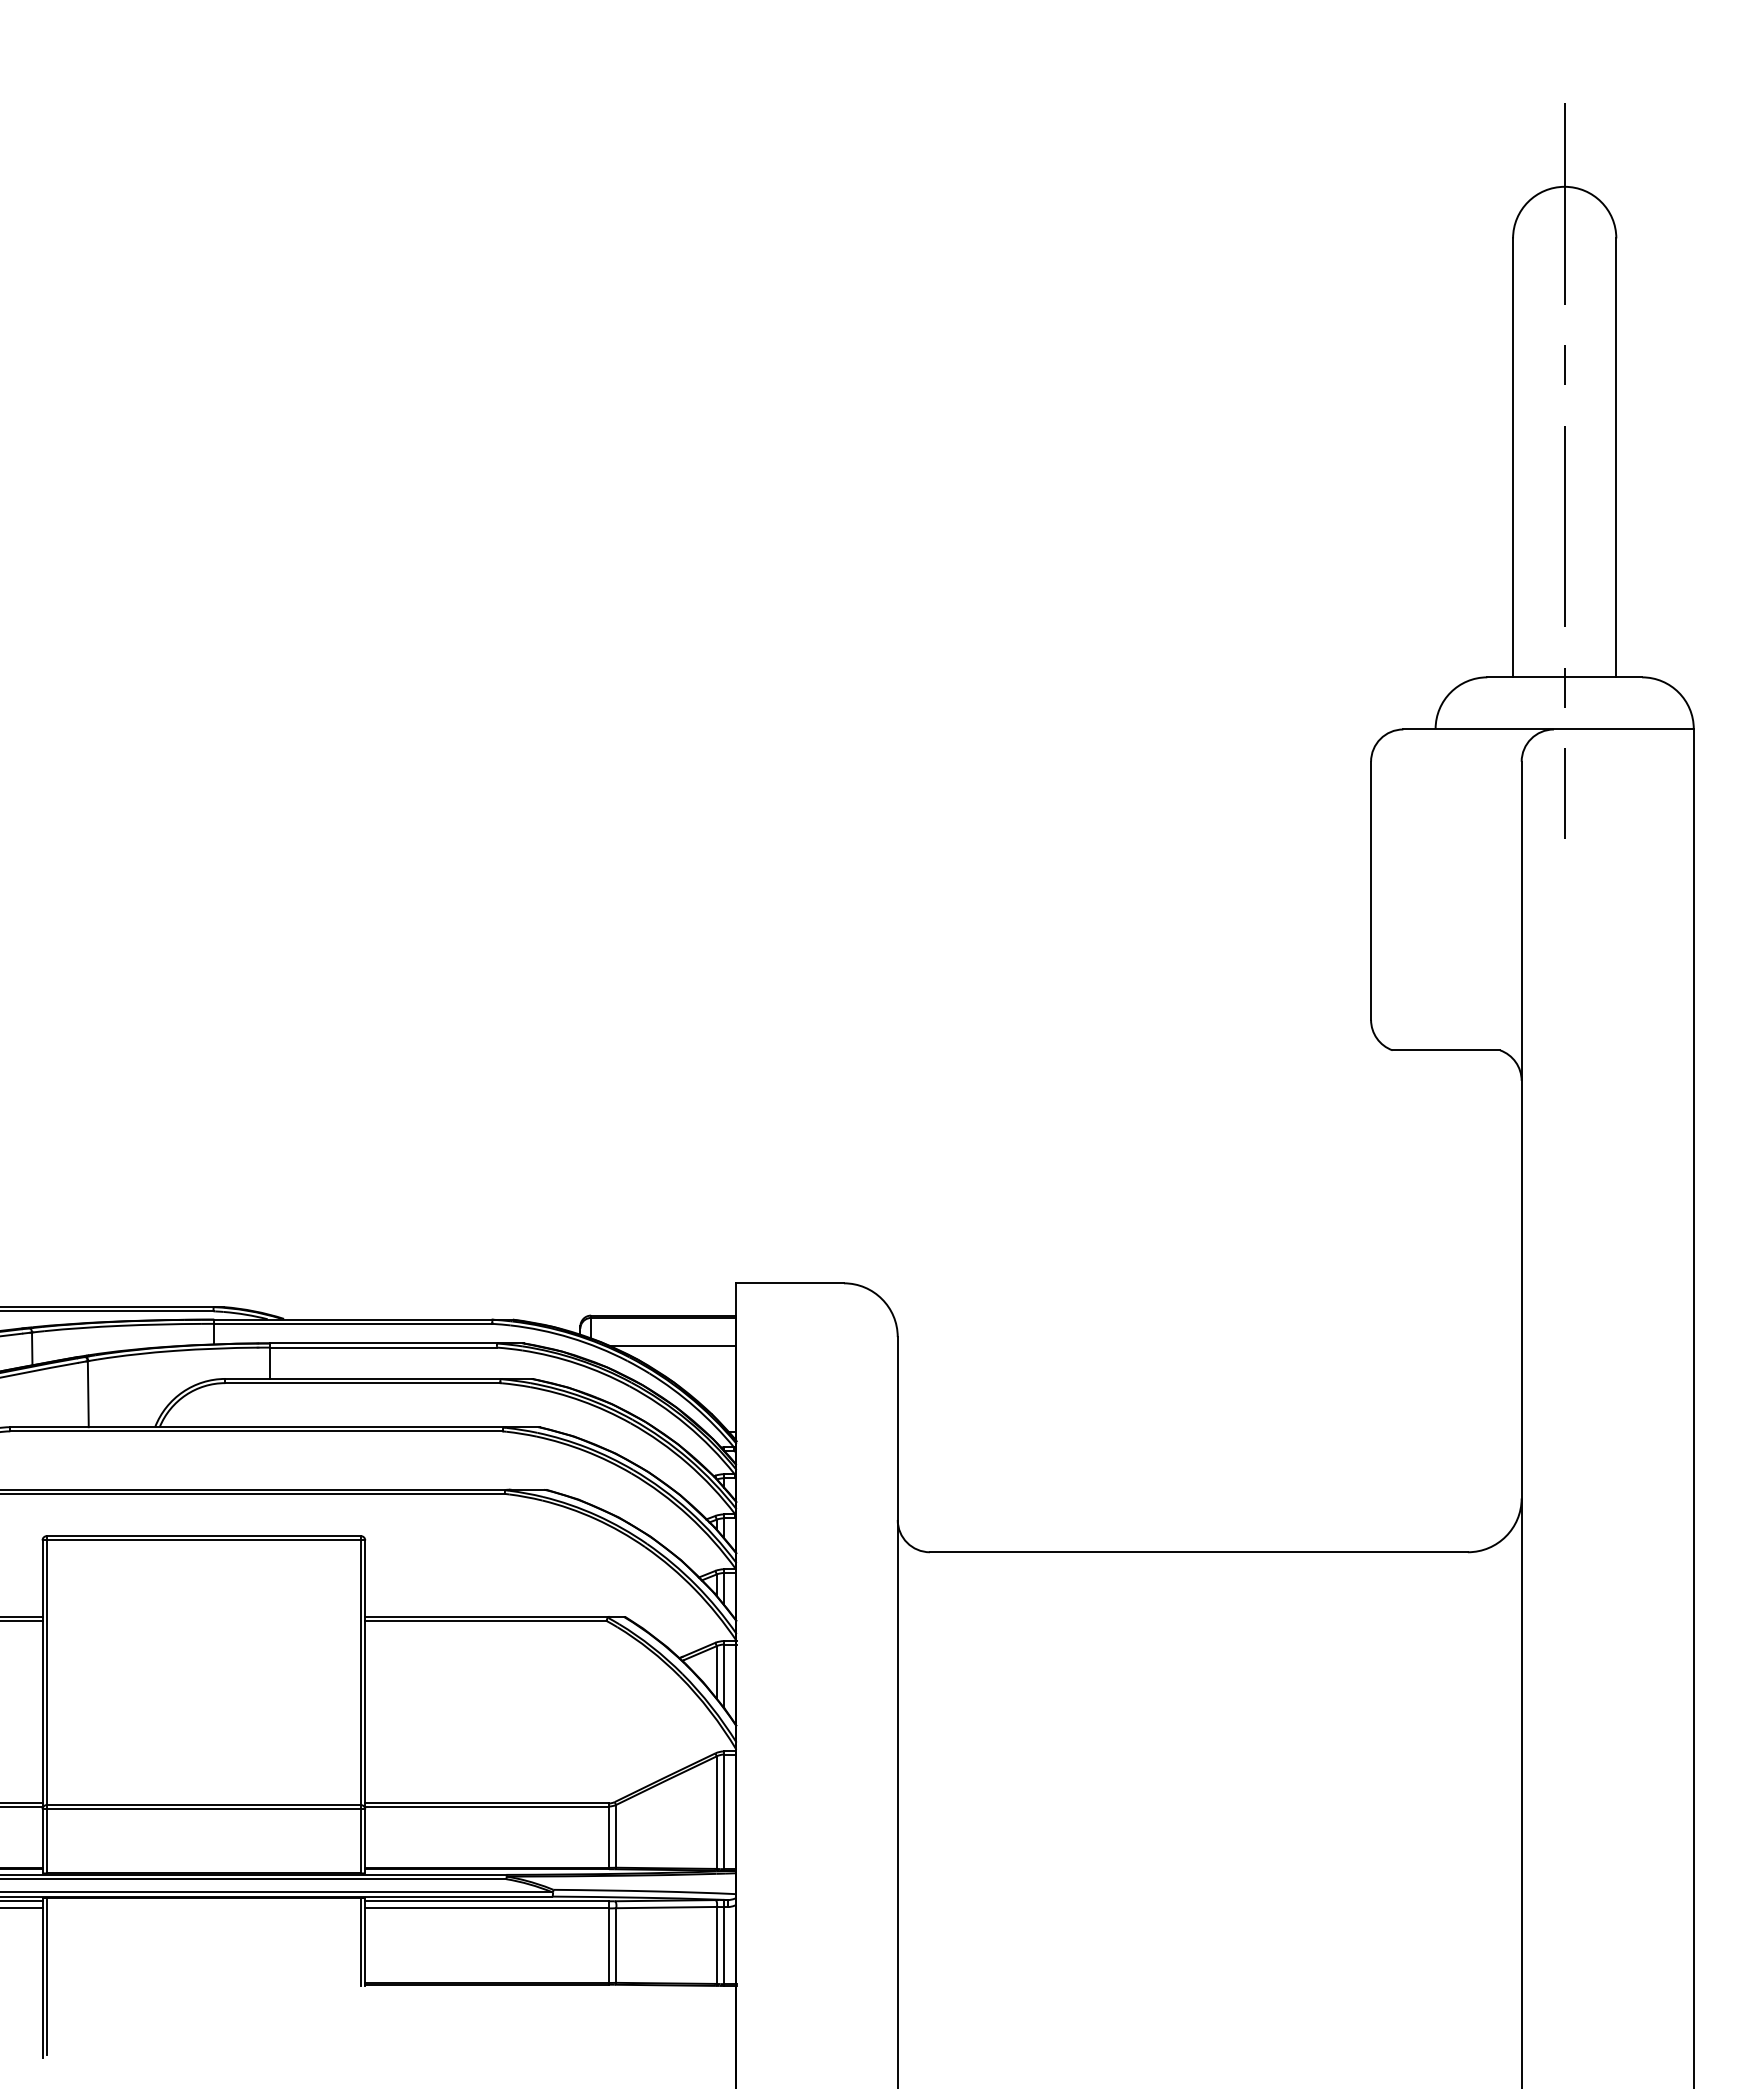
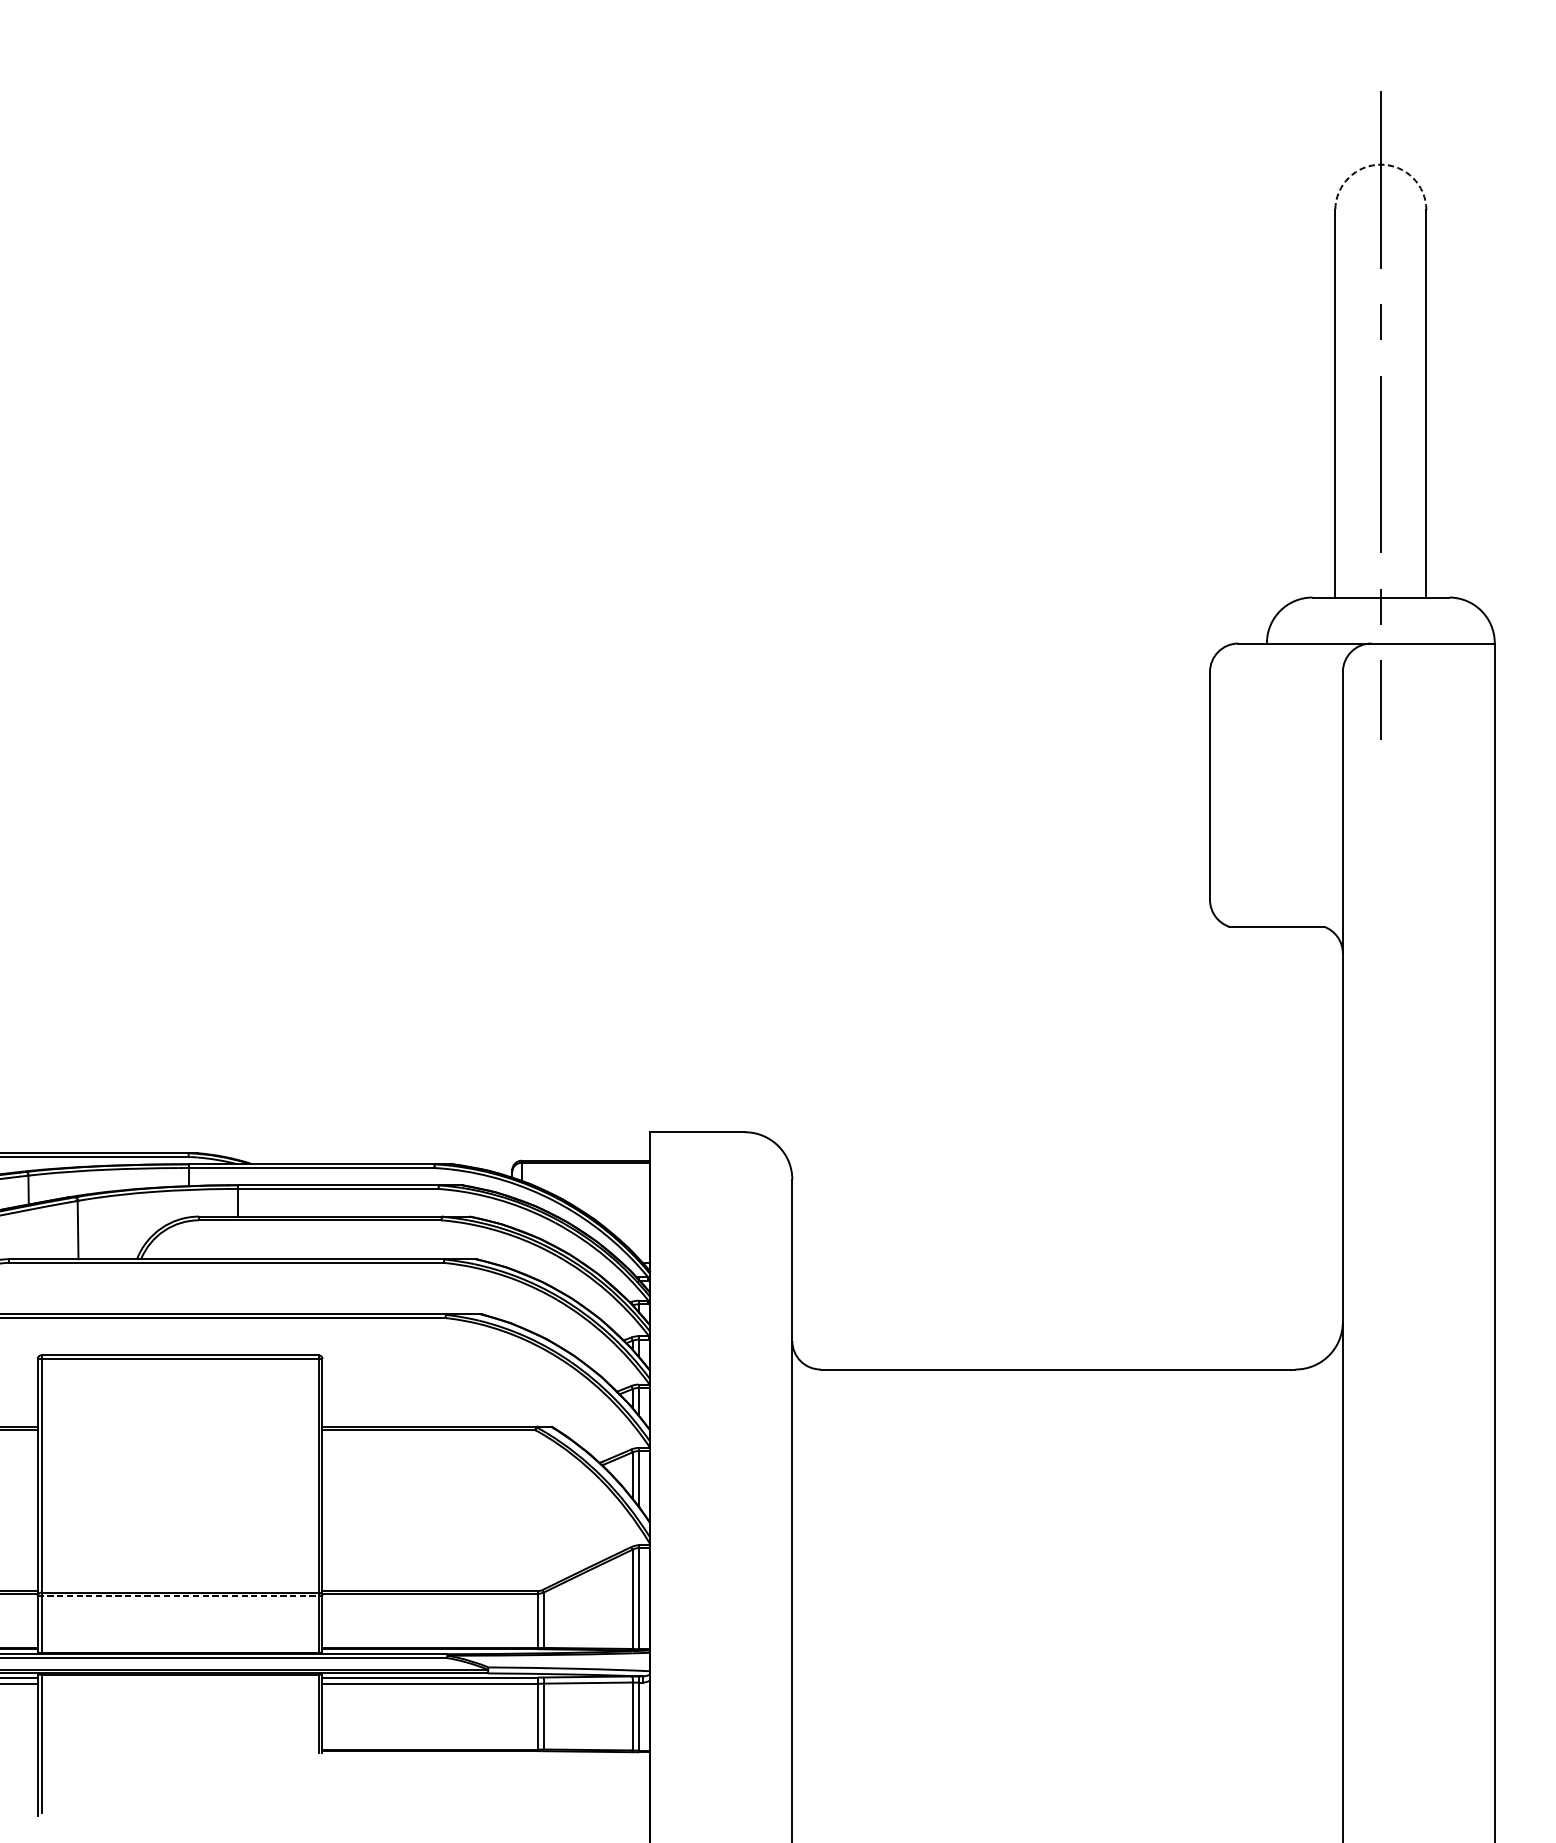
arc: (1564, 186) -> (1380, 164), solid -> dashed
line: (672, 1345) -> (593, 1187), removed
line: (204, 1809) -> (180, 1596), solid -> dashed

